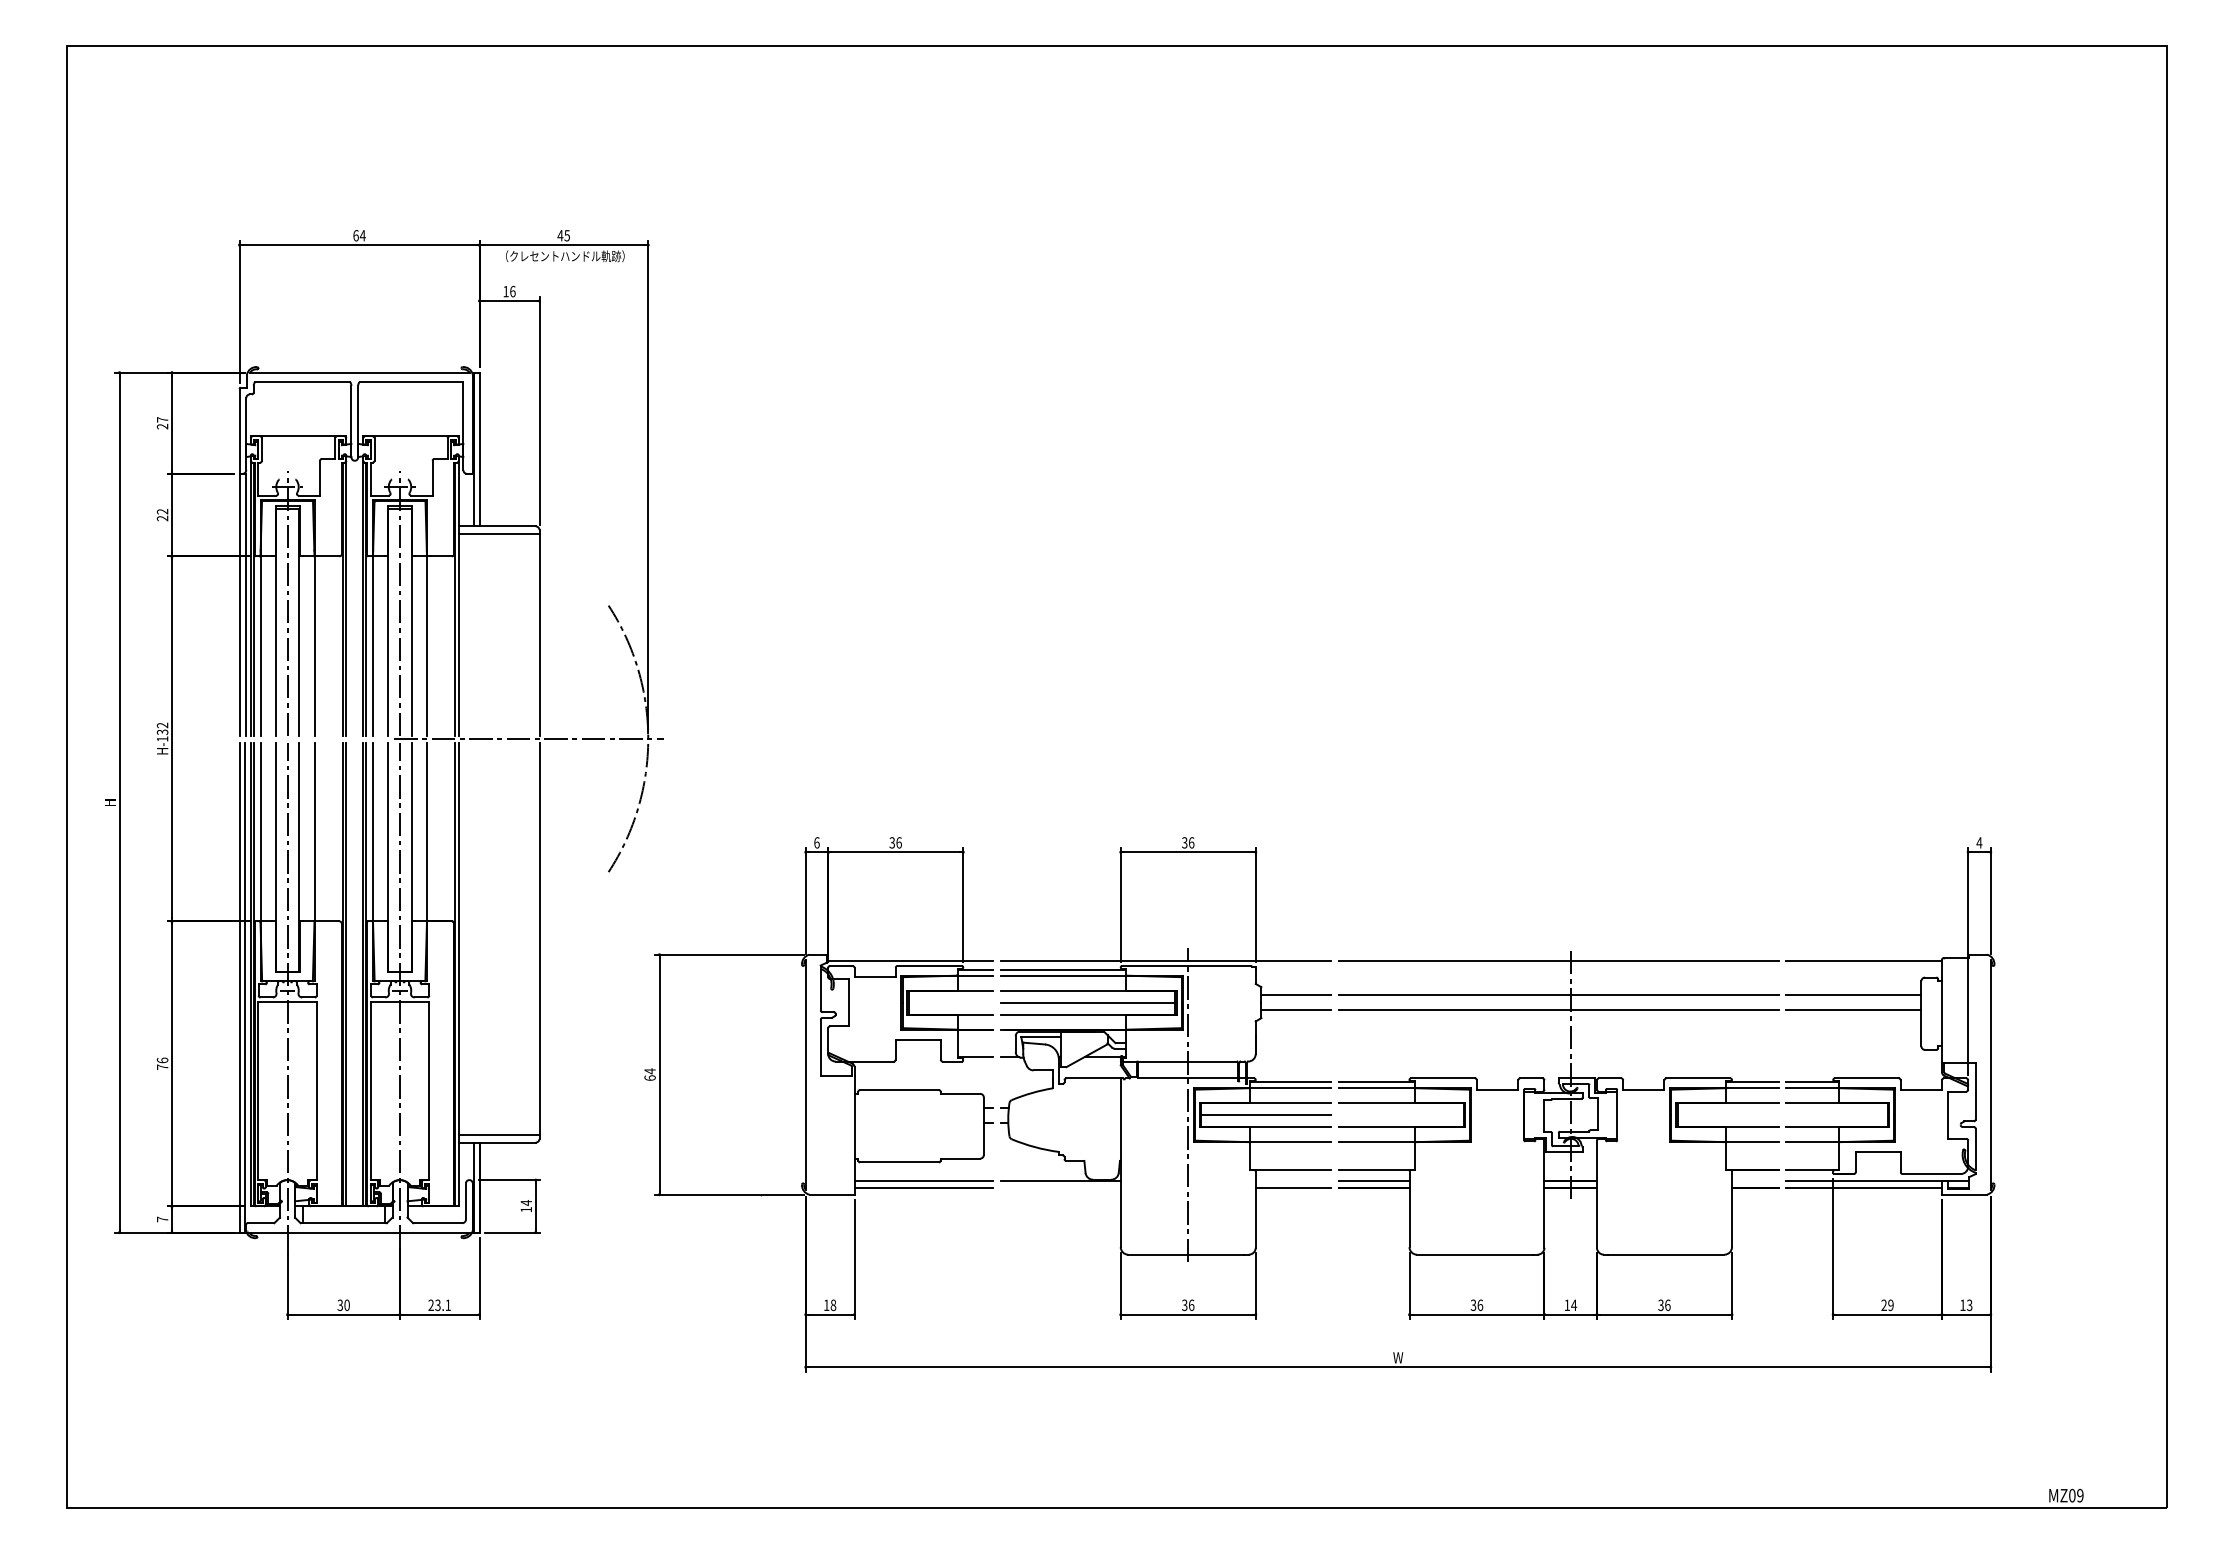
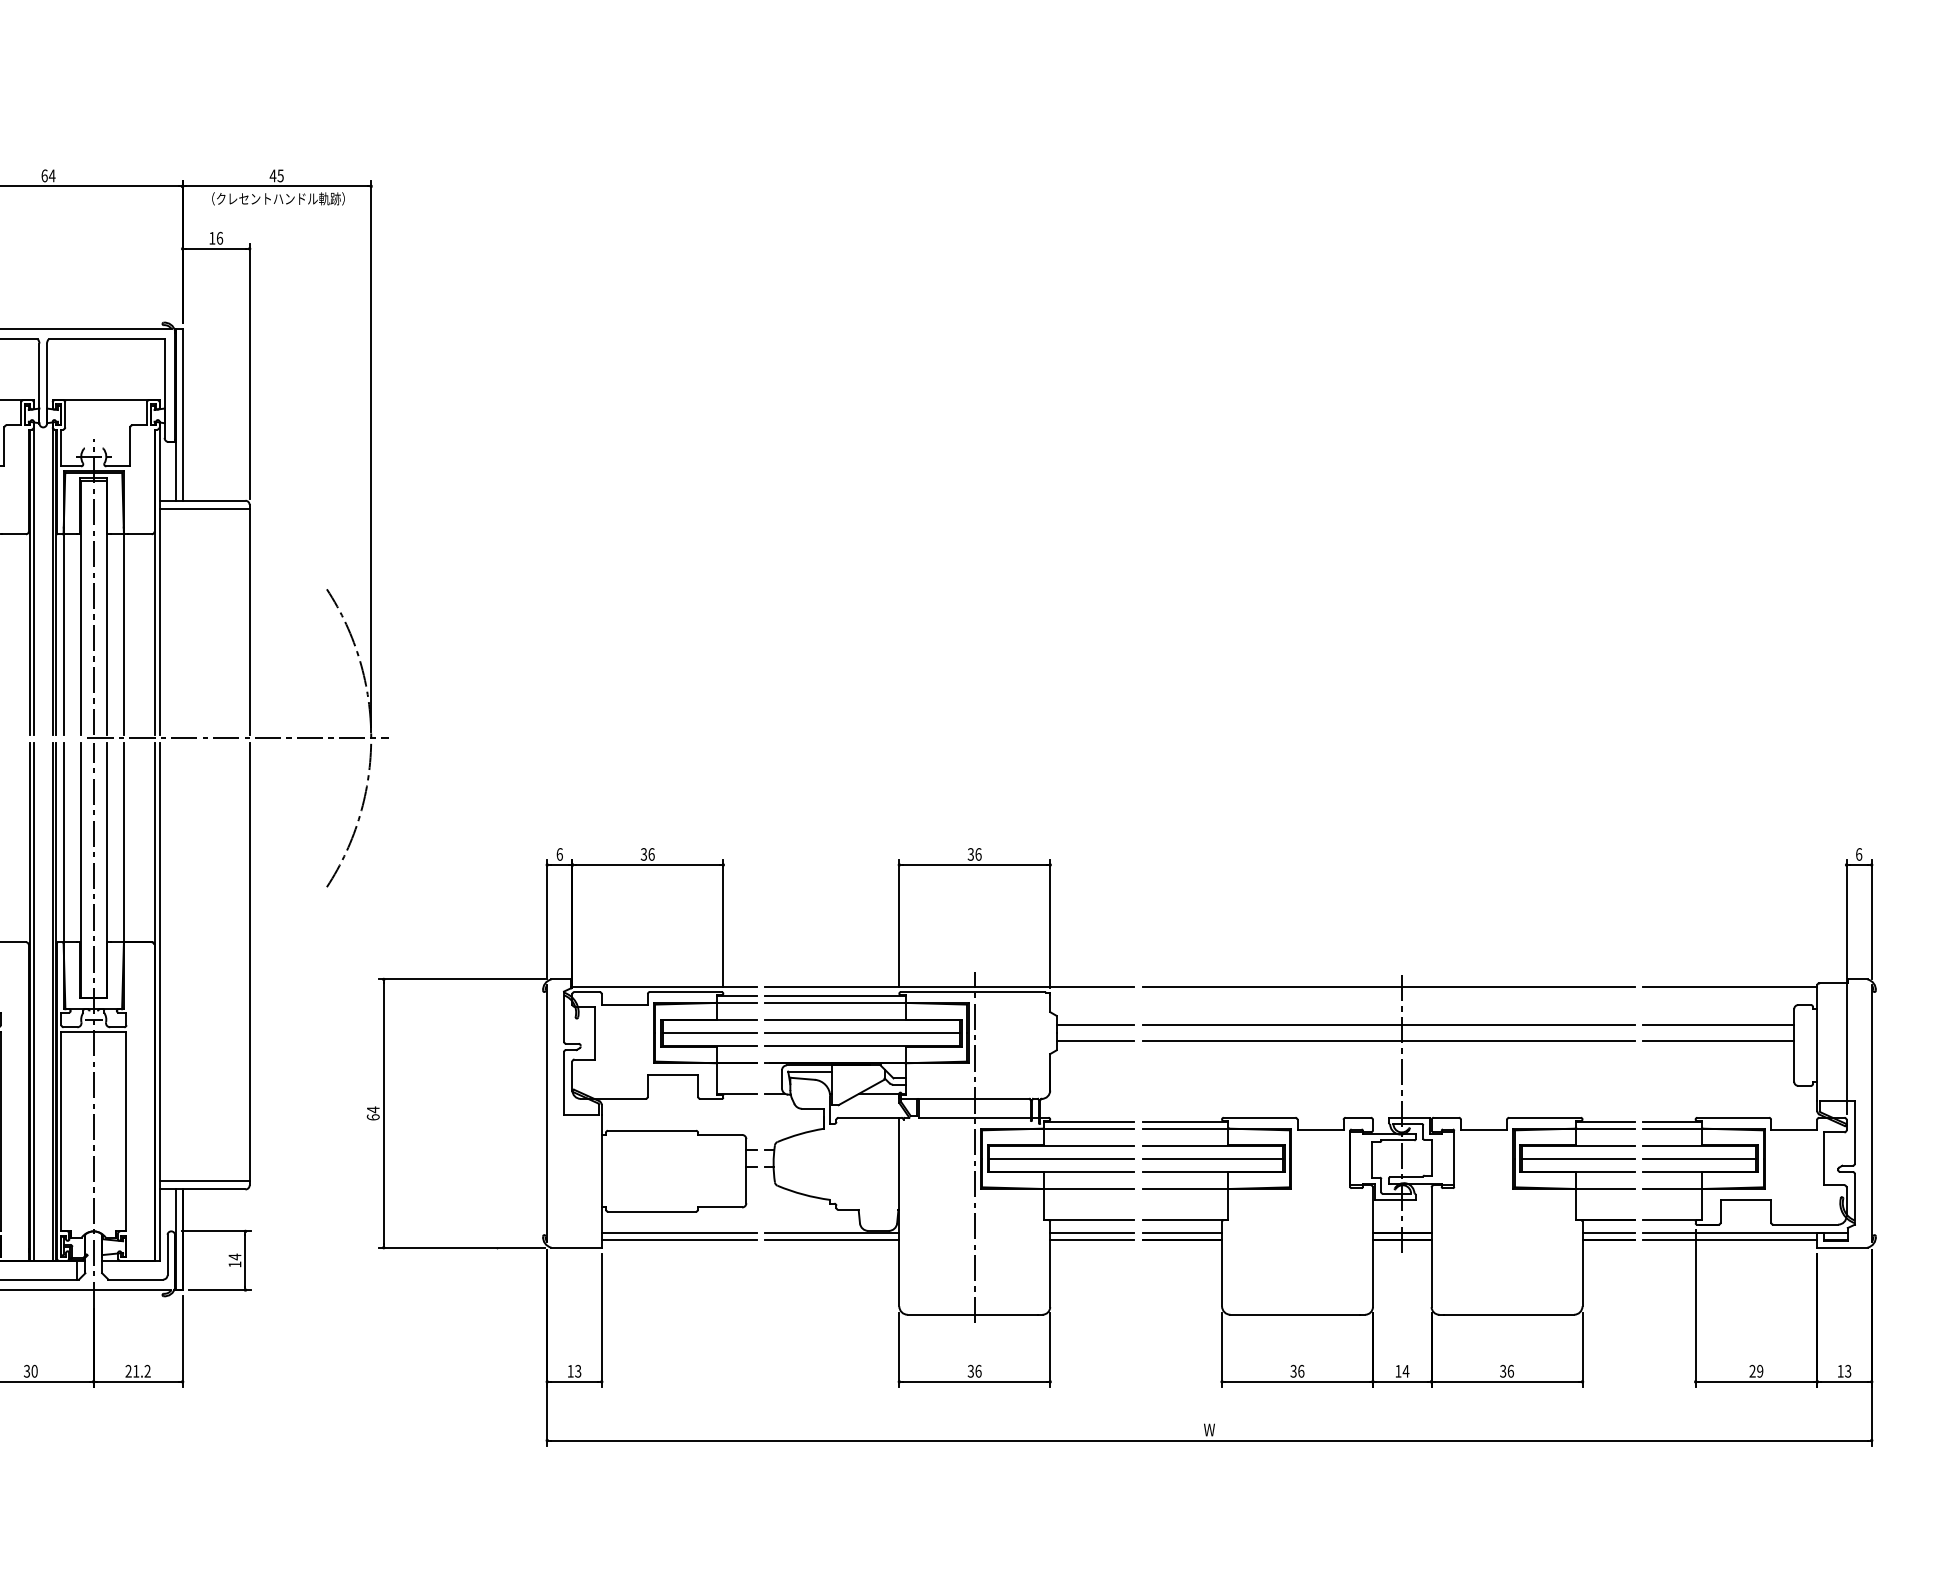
text: (1979, 842) -> (1859, 854), 4 -> 6
line: (950, 1002) -> (709, 1032), added
line: (1400, 1115) -> (1212, 1159), added
line: (1727, 1115) -> (1577, 1159), added
line: (1836, 1115) -> (1699, 1159), added
line: (1293, 1181) -> (1092, 1232), added
line: (1754, 1181) -> (1607, 1232), added
line: (1060, 1187) -> (831, 1239), added
text: (833, 1304) -> (578, 1370), 18 -> 13
text: (442, 1305) -> (141, 1371), 23.1 -> 21.2

